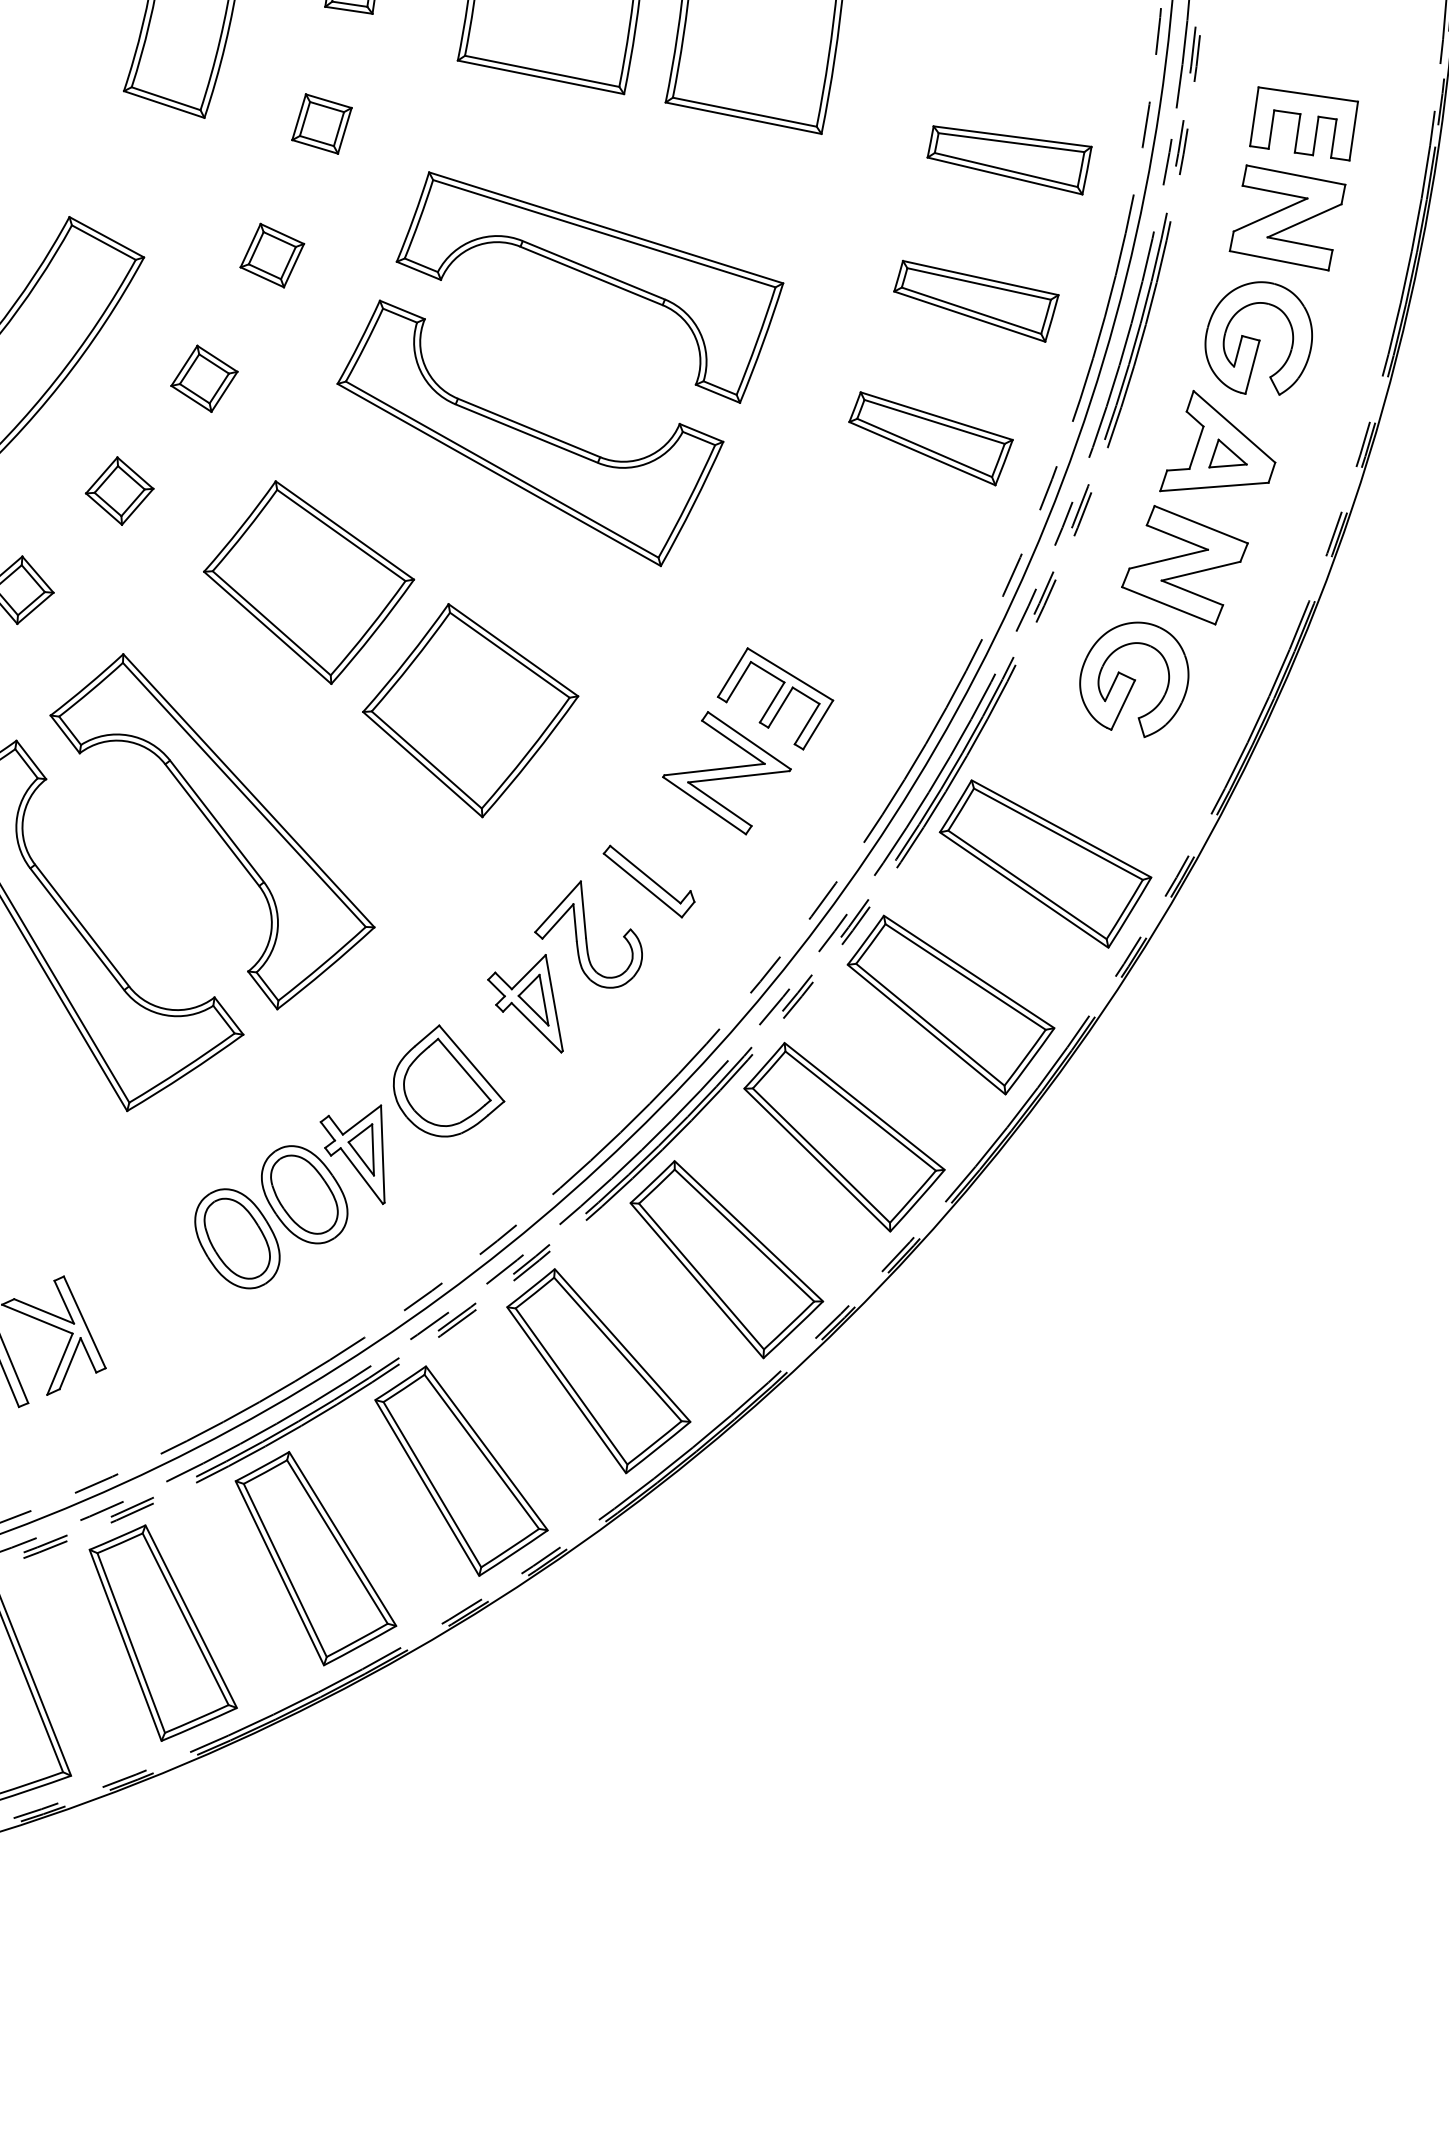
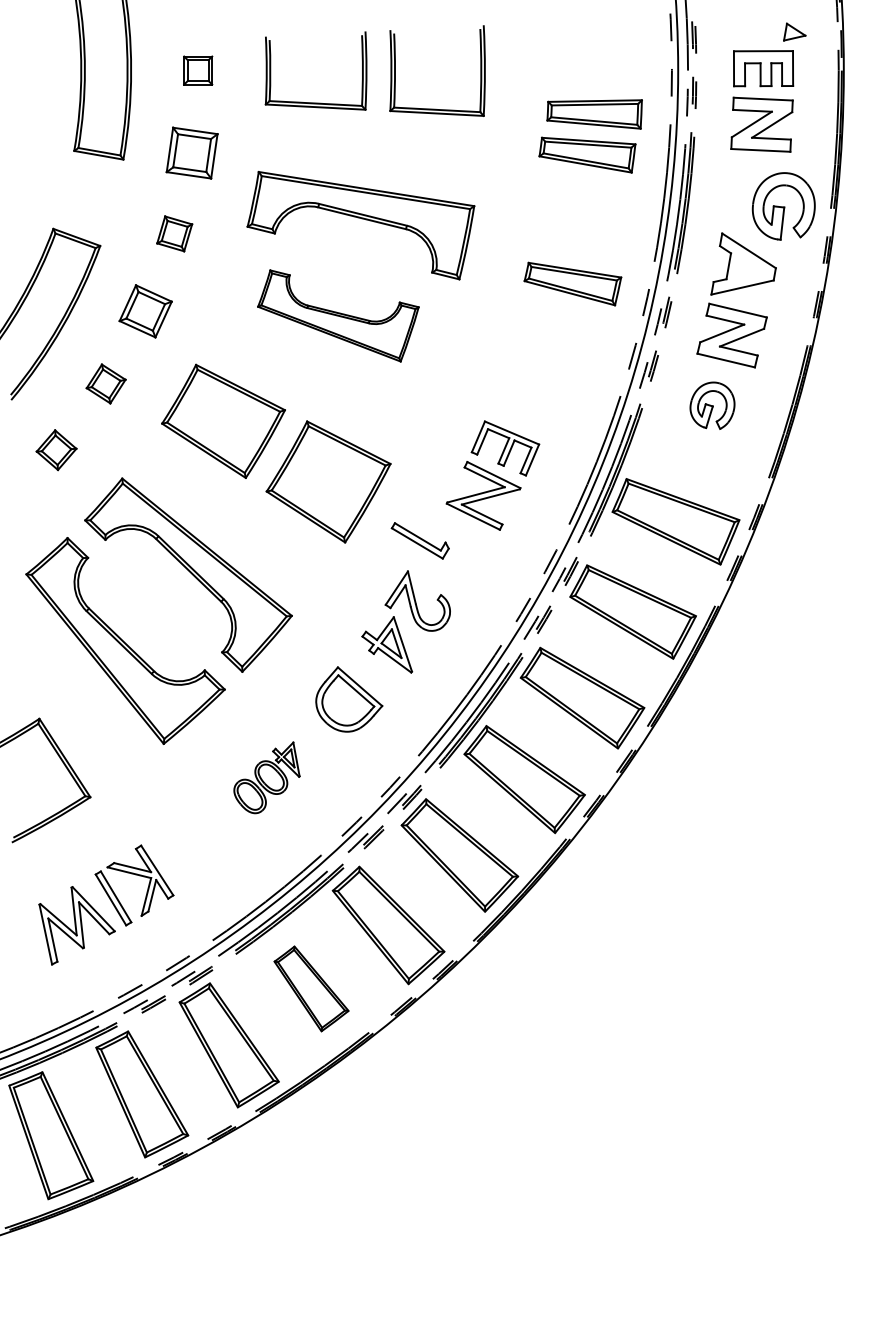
part: (322, 123) -> (192, 152), size x1.6
part: (975, 300) -> (587, 154), moved
part: (1258, 338) -> (783, 206), moved
part: (203, 378) -> (145, 311), size x1.4
part: (527, 433) -> (338, 315), size x0.7
part: (1229, 454) -> (794, 31), moved
part: (1134, 677) -> (712, 405), size x0.7
part: (647, 881) -> (419, 540), moved
part: (291, 1193) -> (266, 777), size x0.6
part: (315, 1559) -> (311, 988), size x0.7

